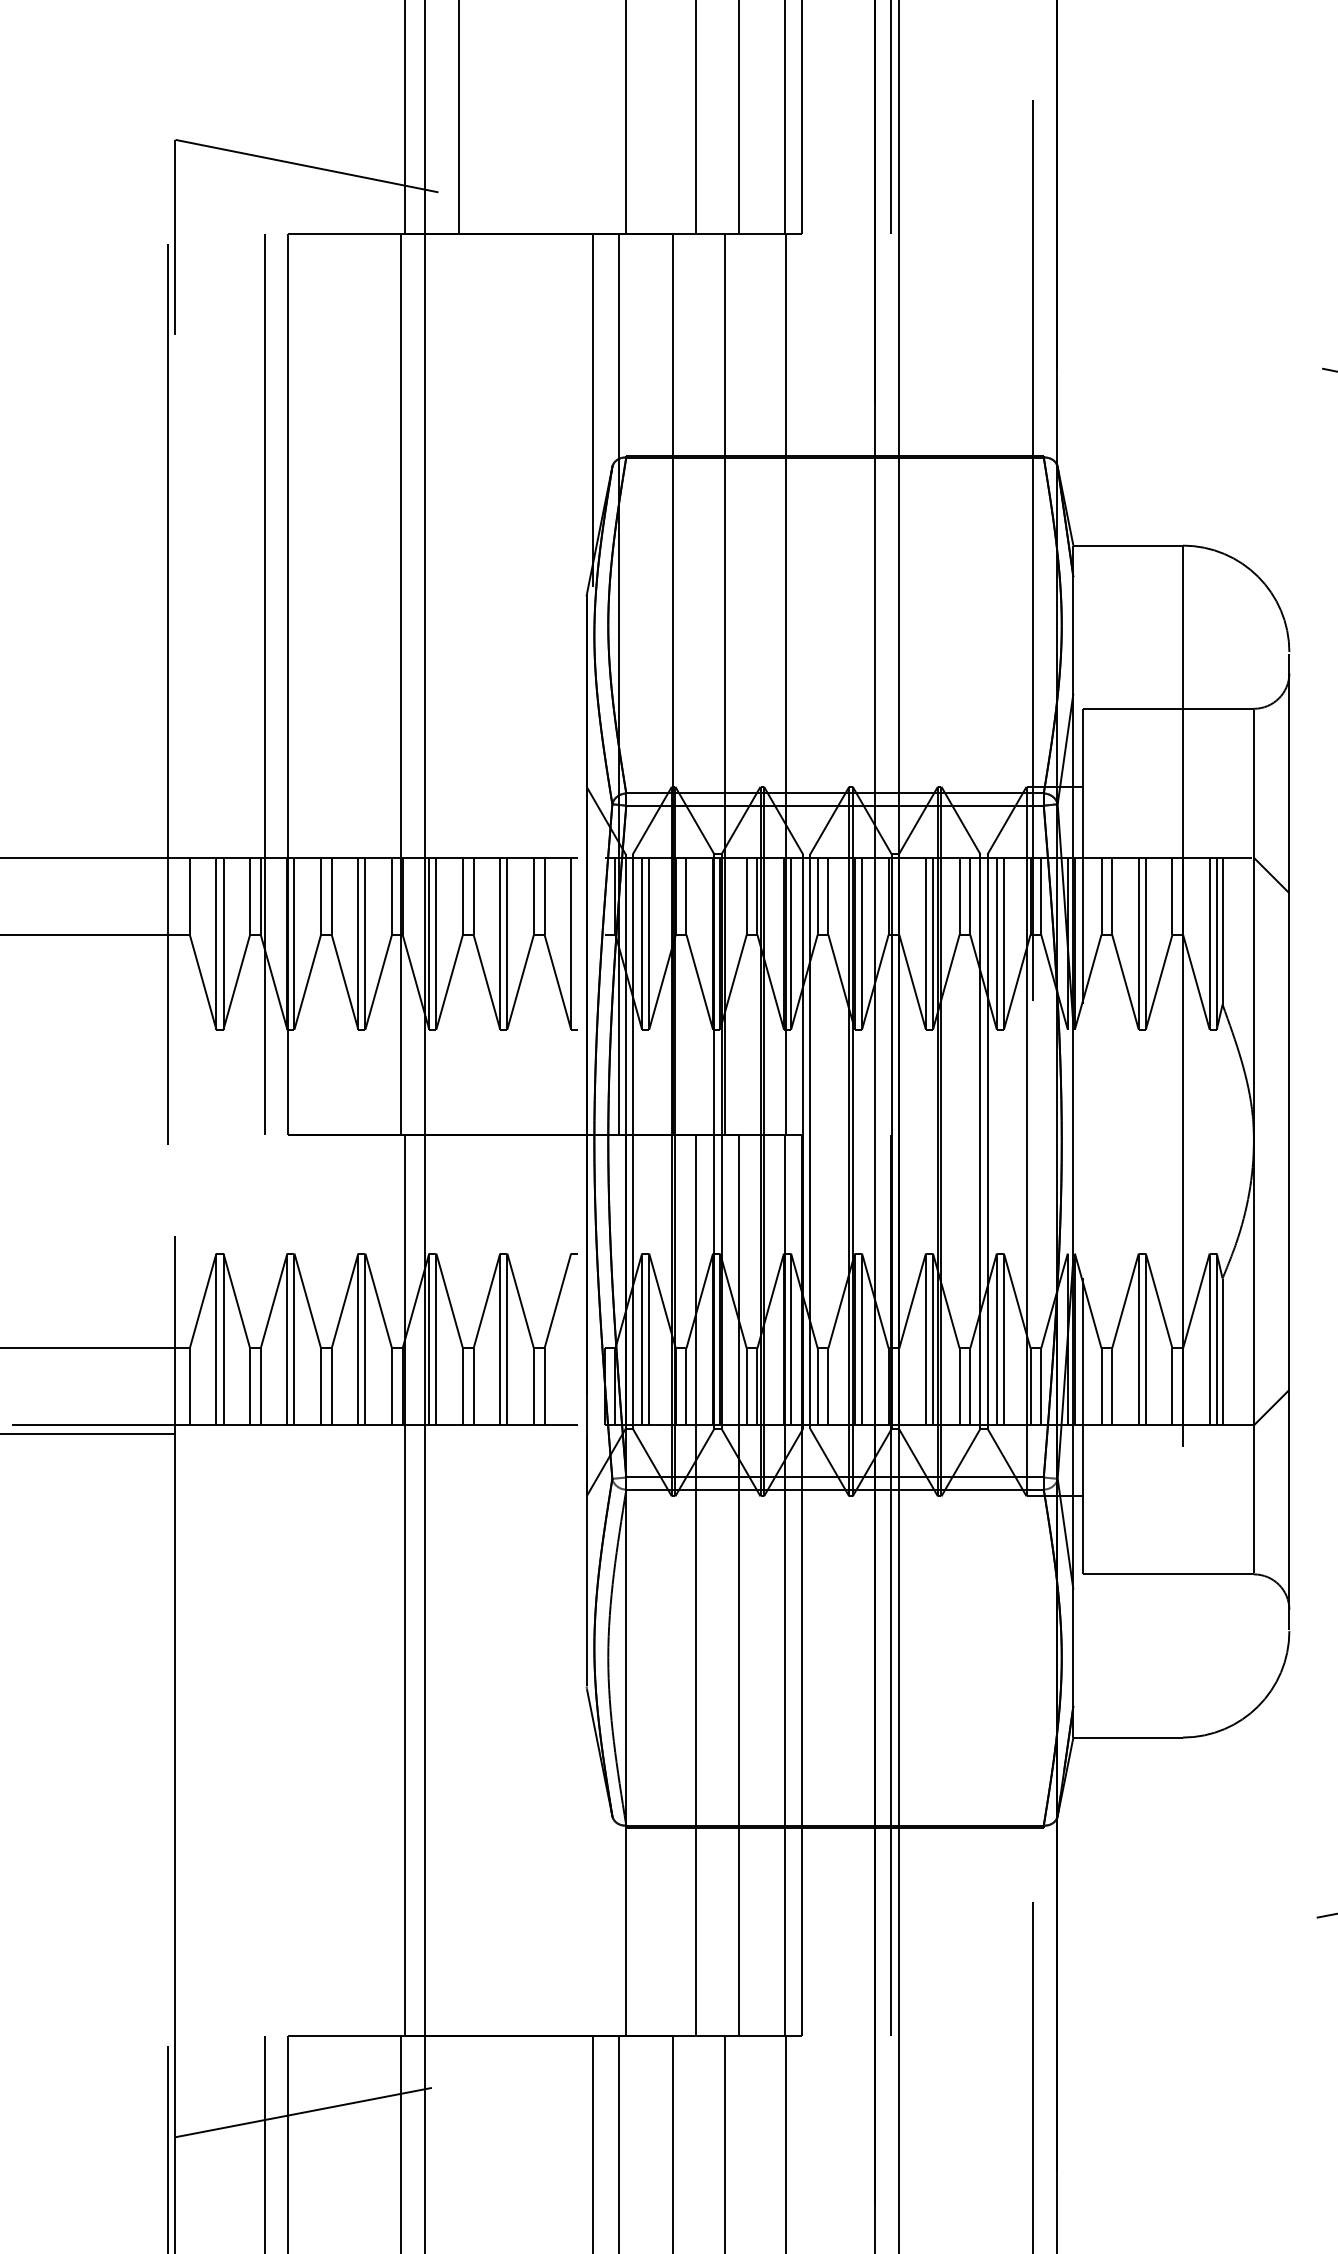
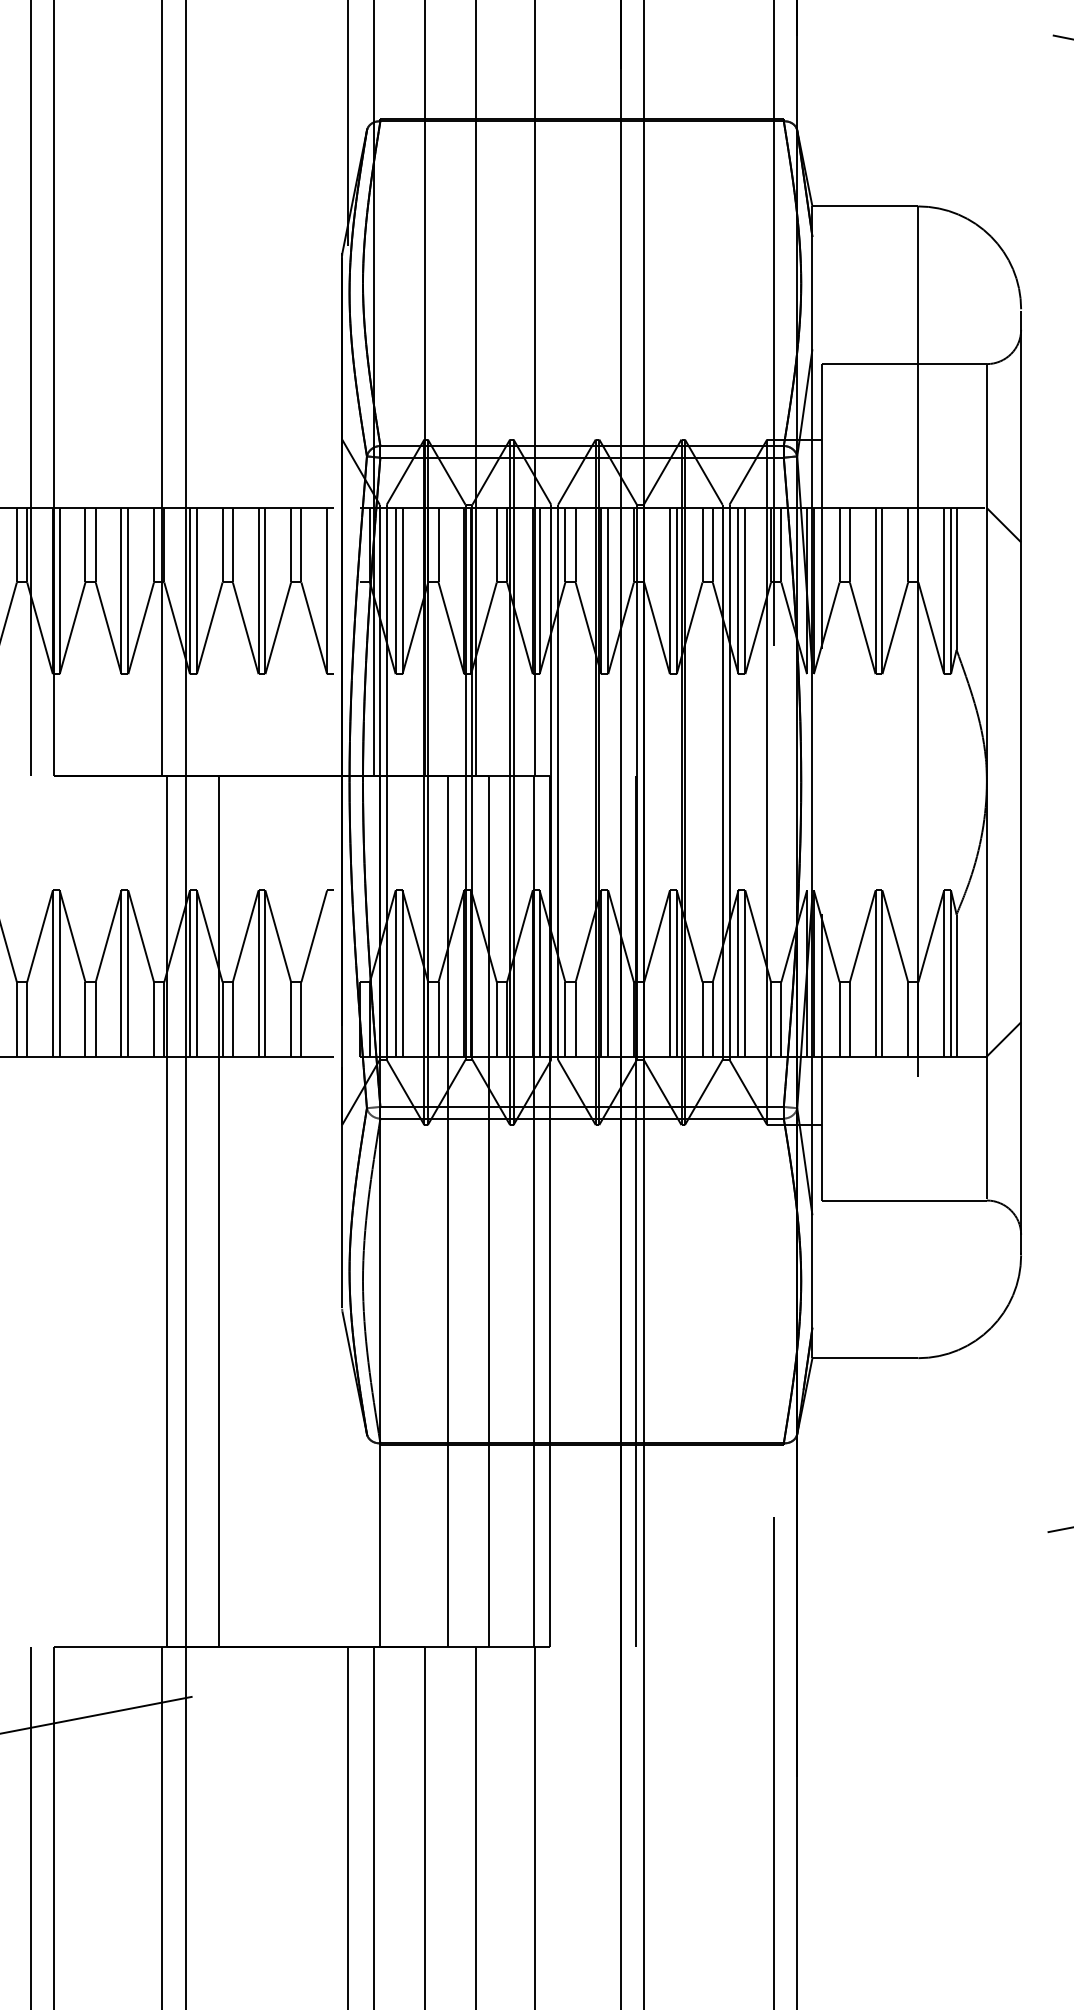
line: (459, 1585) -> (219, 1211), added

